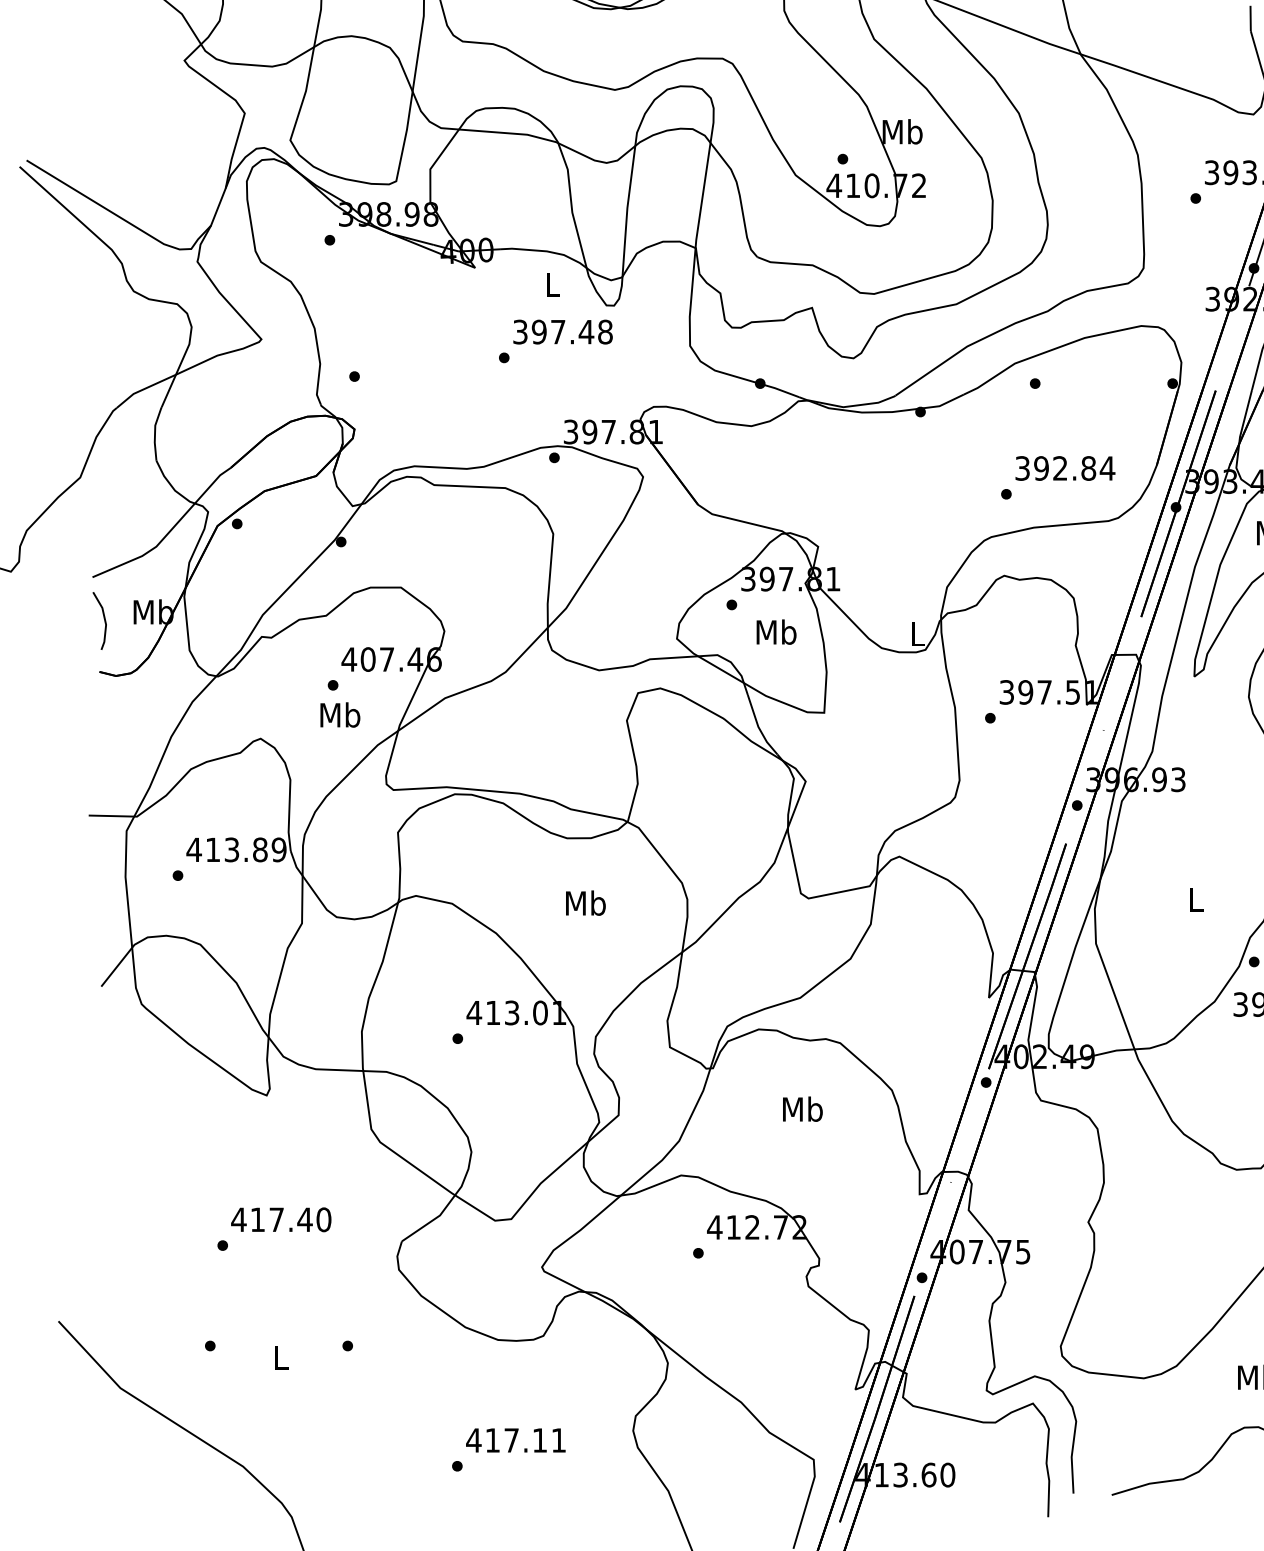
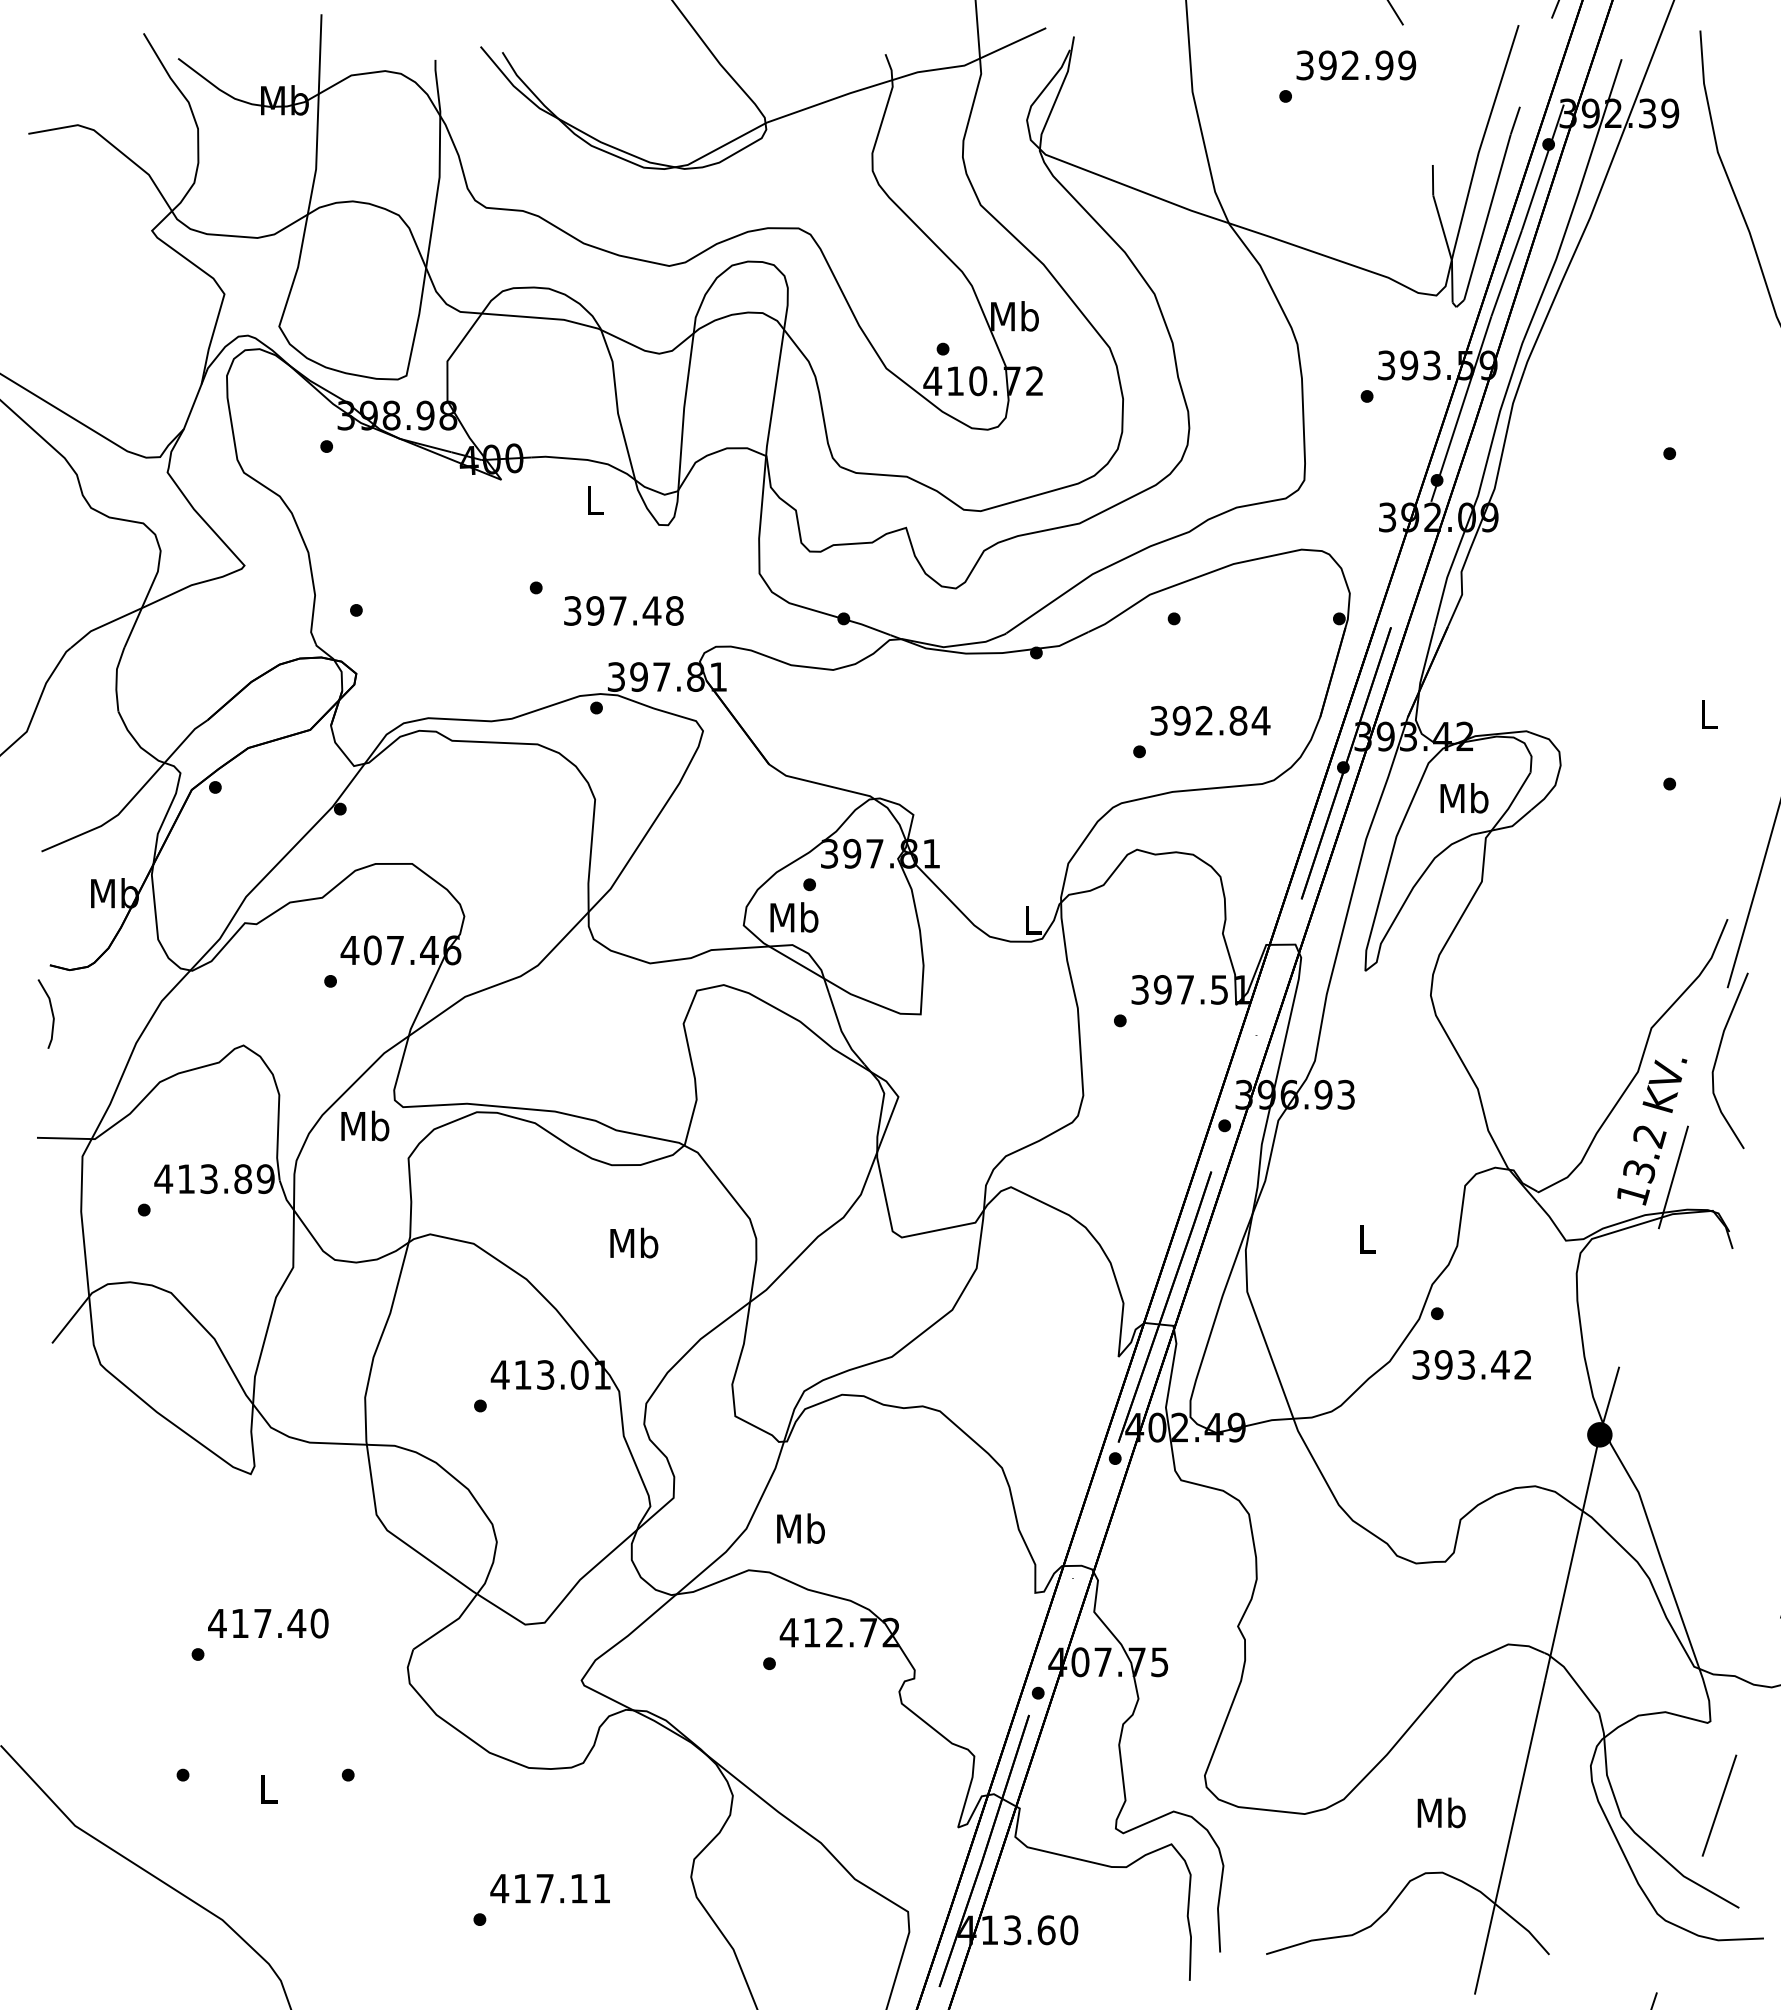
text: (562, 331) -> (623, 610), moved
line: (104, 620) -> (51, 1013), moved
text: (776, 632) -> (794, 917), moved
text: (340, 714) -> (365, 1125), moved
text: (802, 1109) -> (800, 1528), moved

